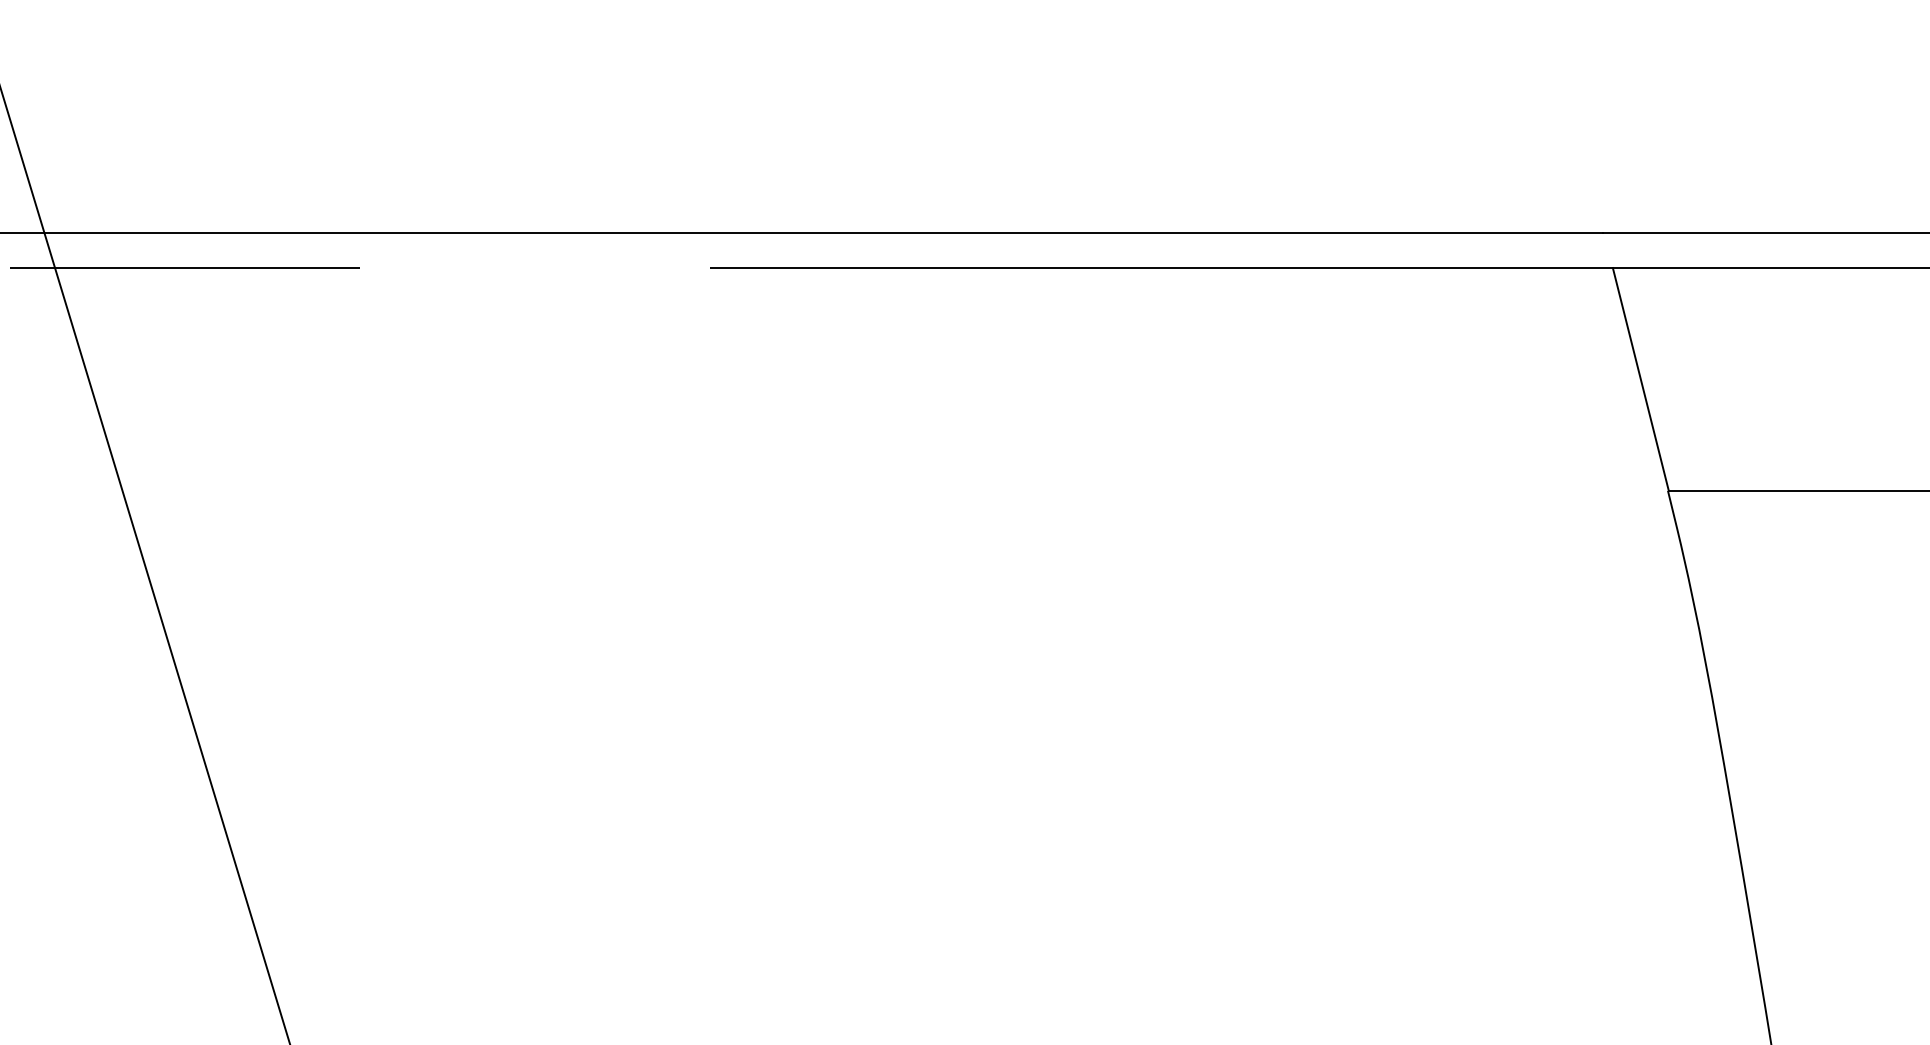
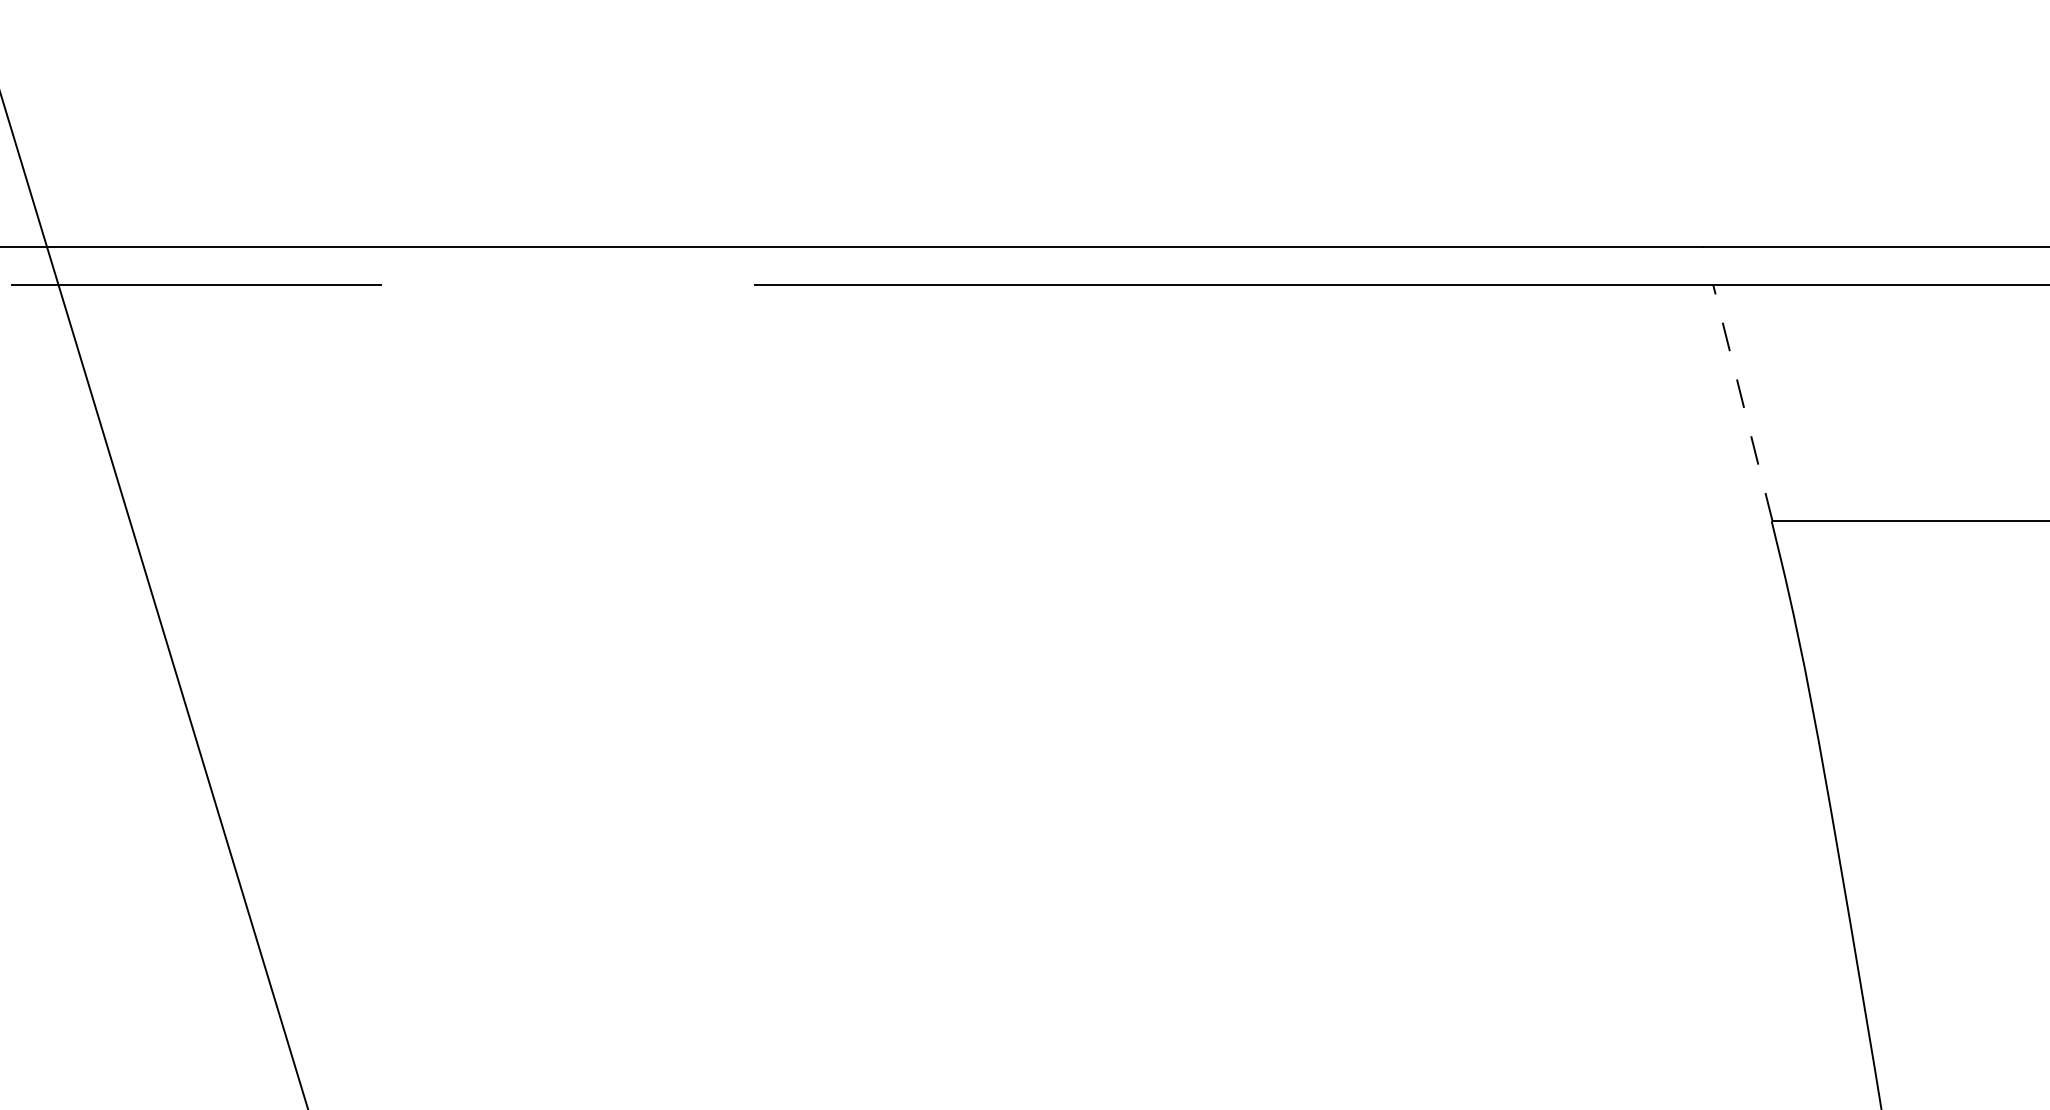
line: (1640, 379) -> (1742, 403), solid -> dashed

